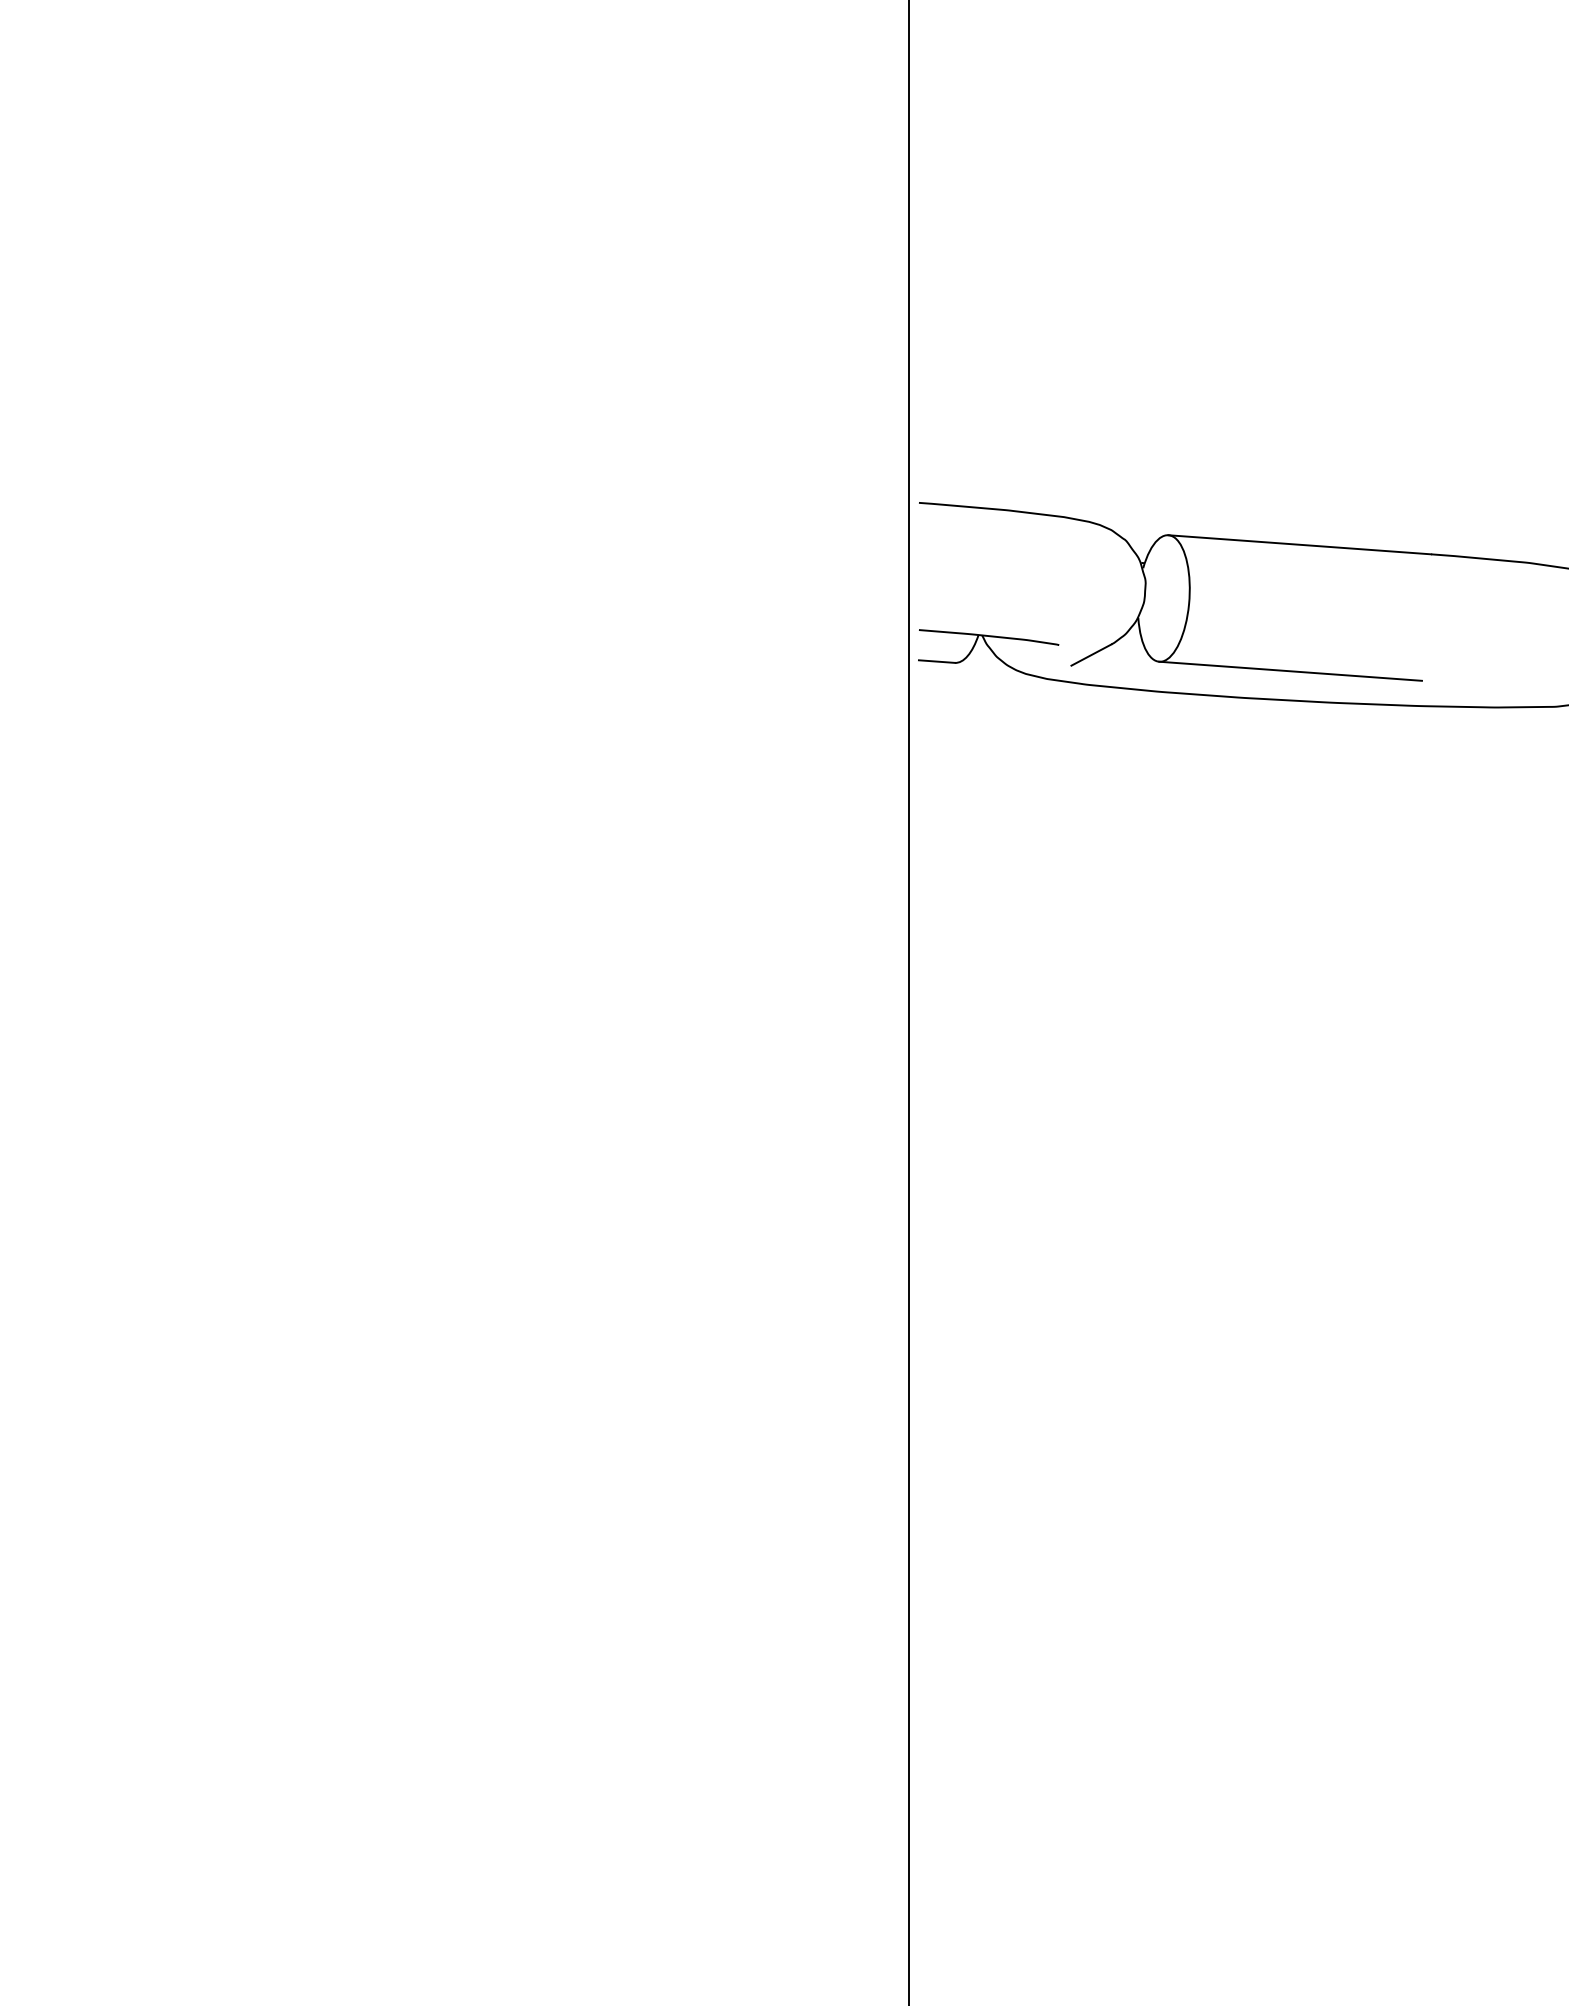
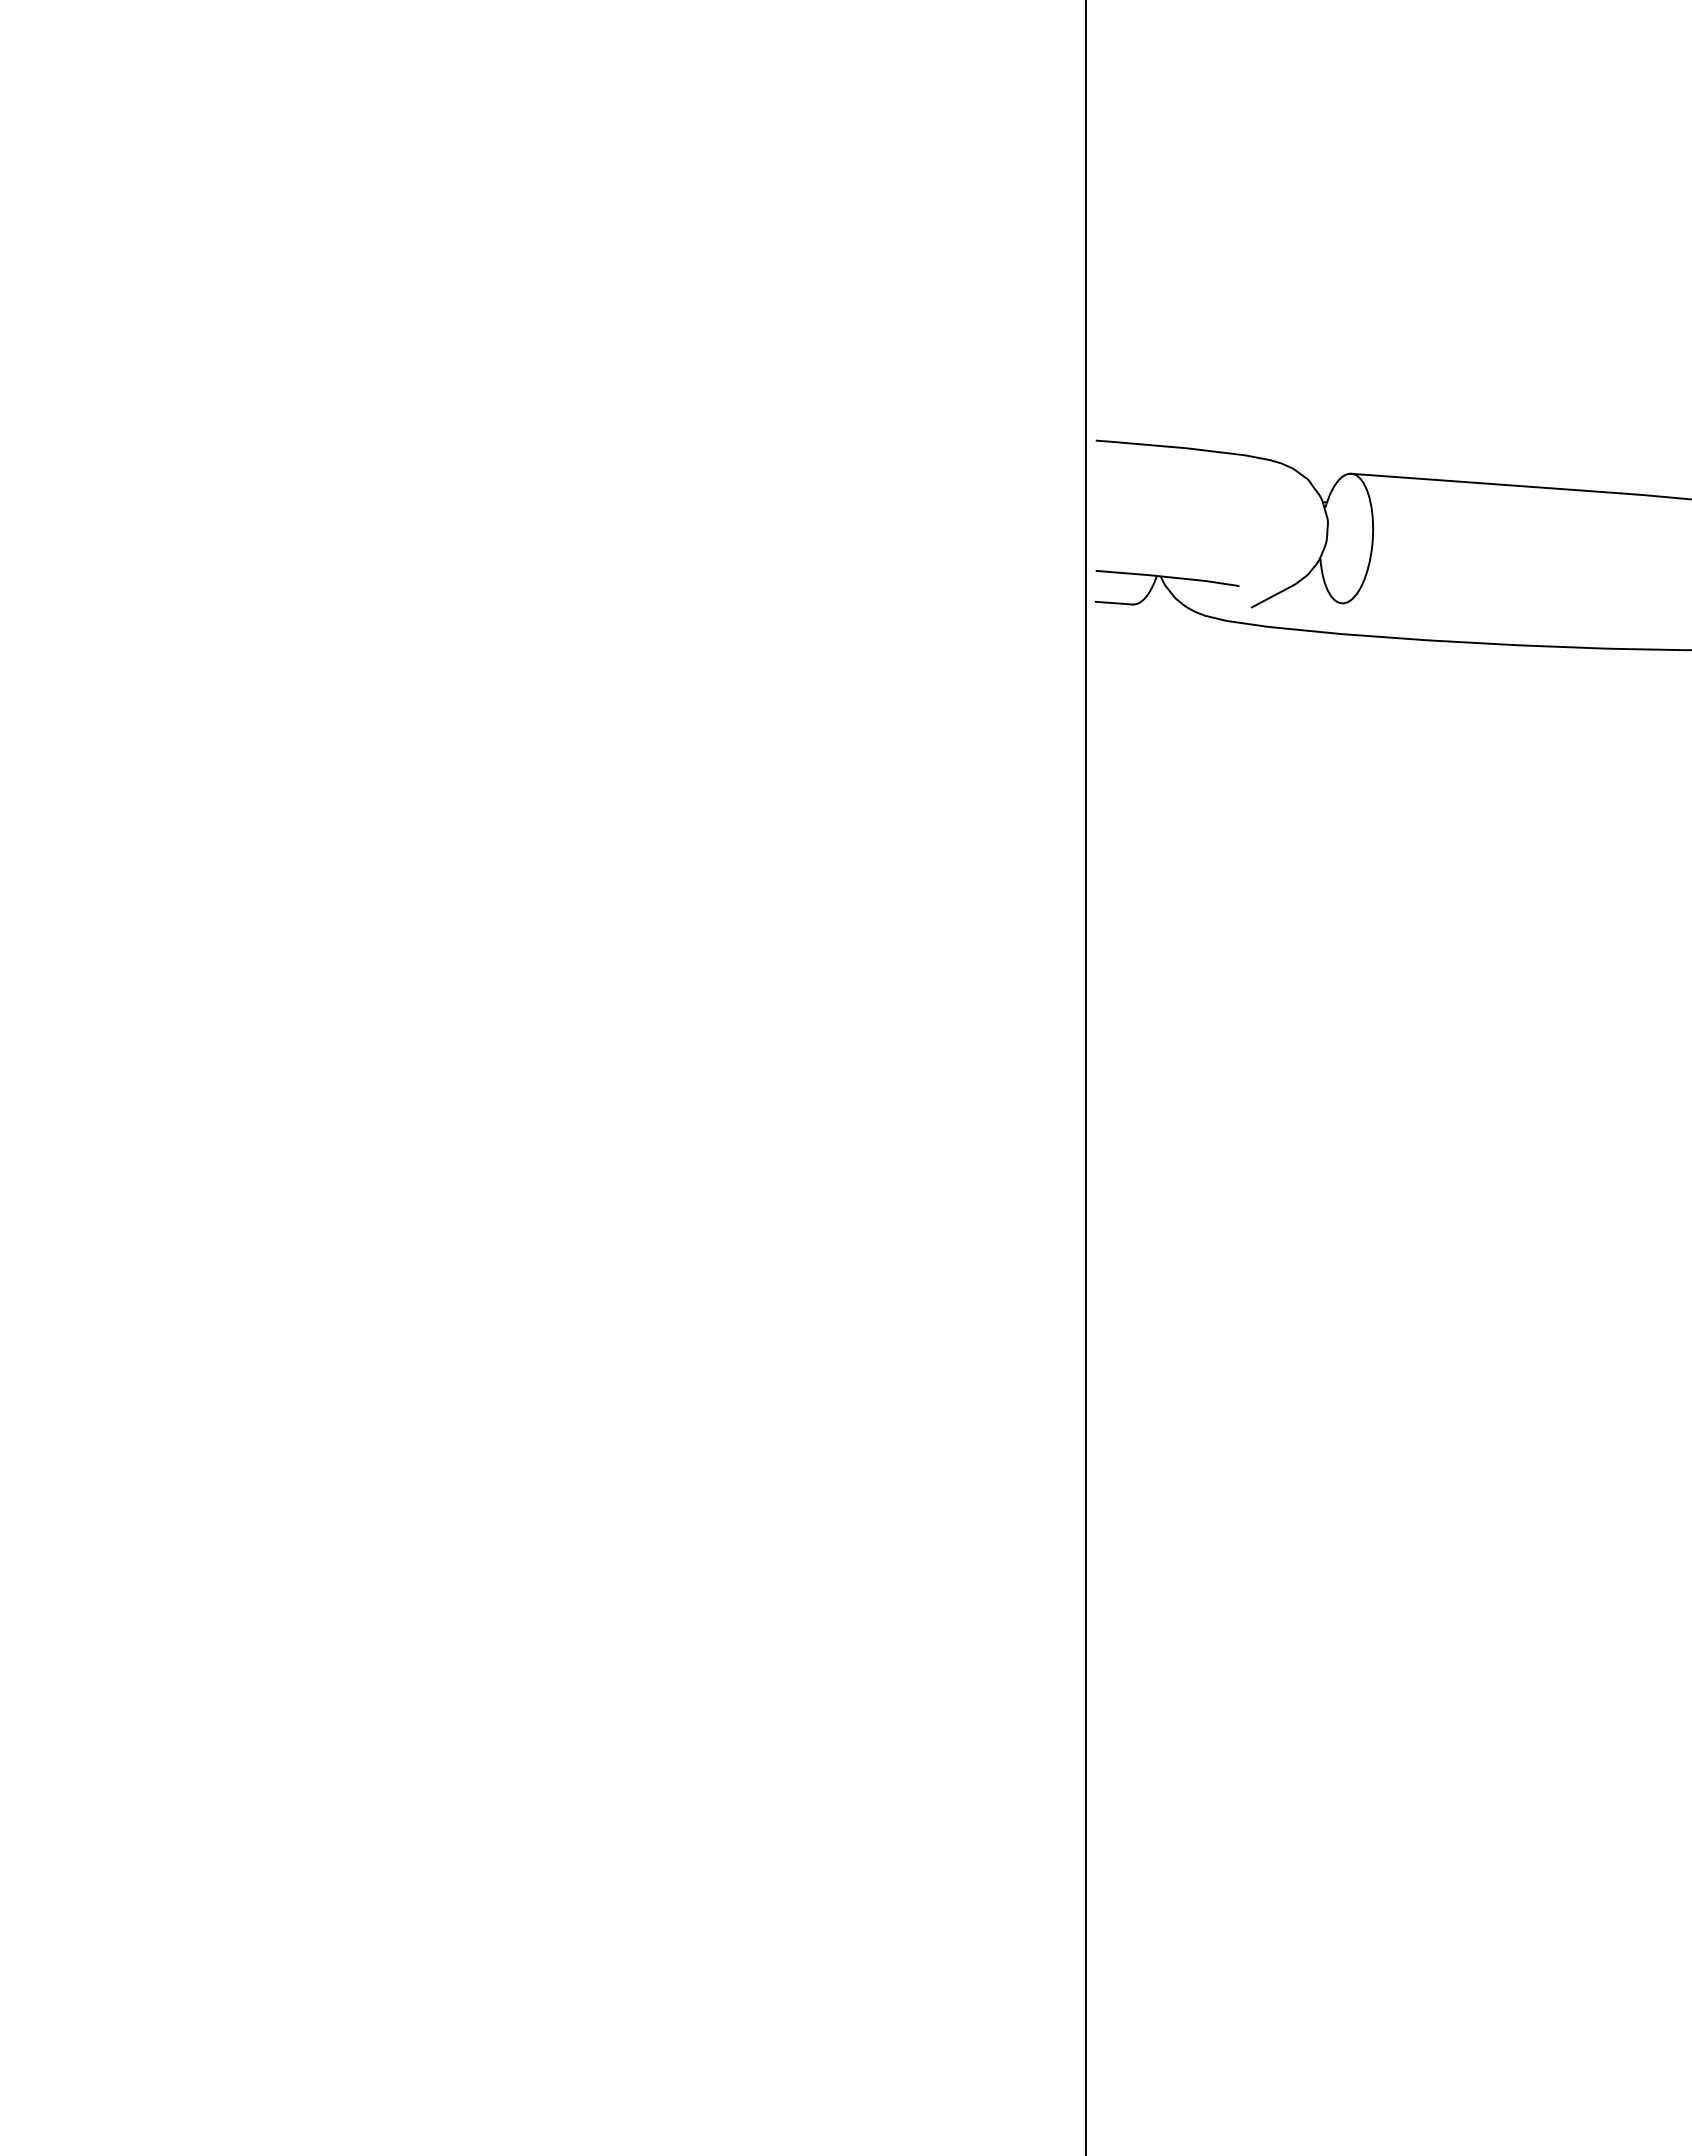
line: (1289, 670) -> (1475, 612), removed

